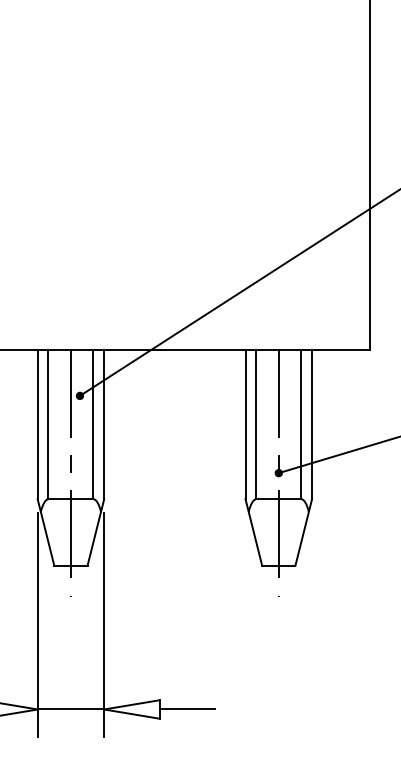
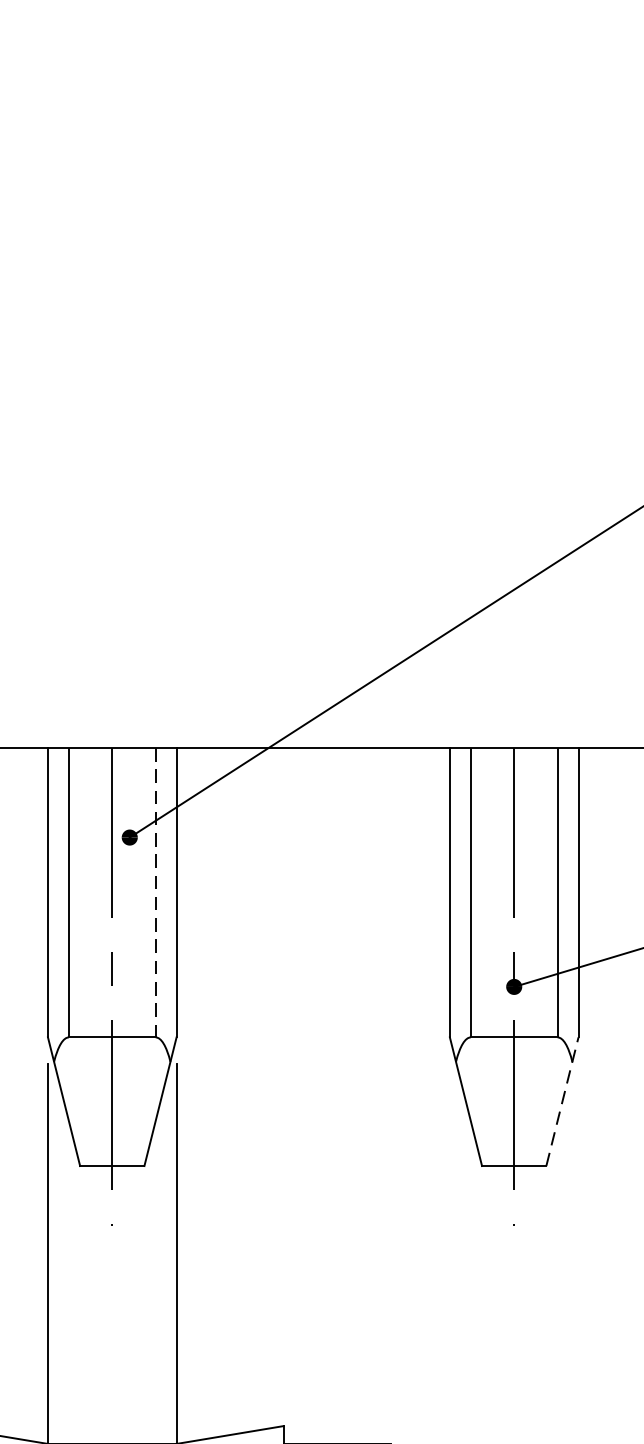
line: (93, 424) -> (155, 892), solid -> dashed
line: (303, 532) -> (561, 1101), solid -> dashed

